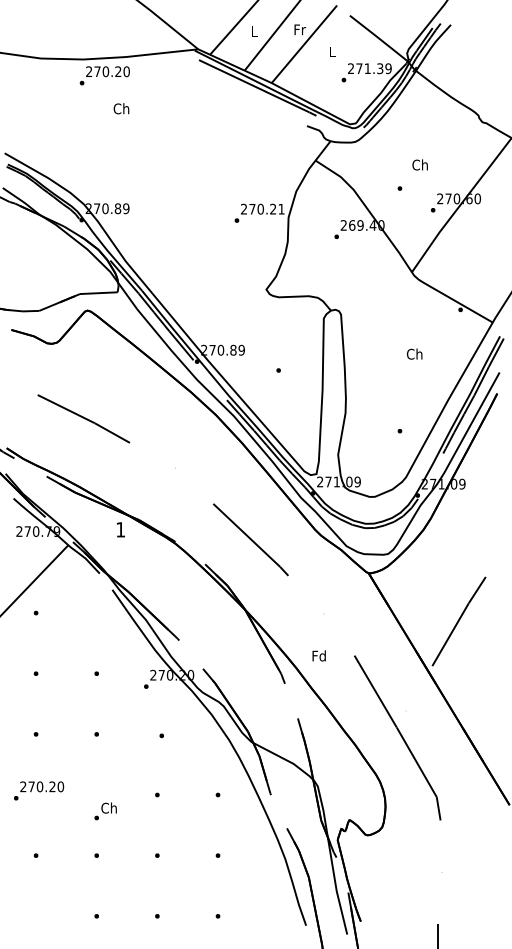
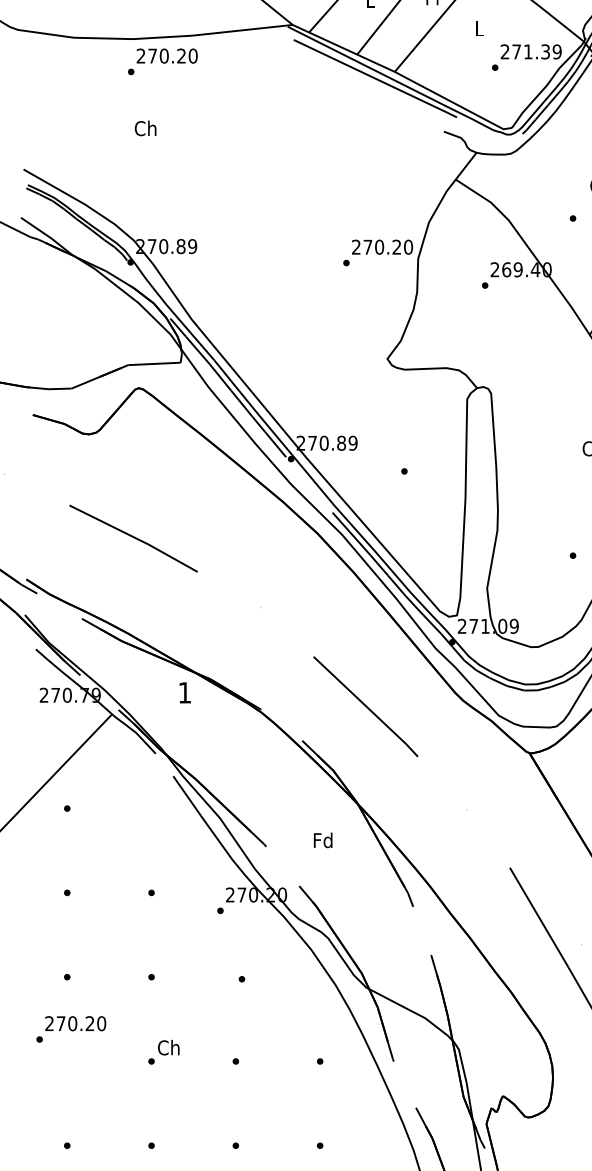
text: (121, 108) -> (145, 128), moved
text: (281, 208) -> (408, 246), 270.21 -> 270.20
text: (318, 655) -> (322, 839), moved
text: (39, 790) -> (72, 1028), moved
text: (105, 811) -> (163, 1052), moved

